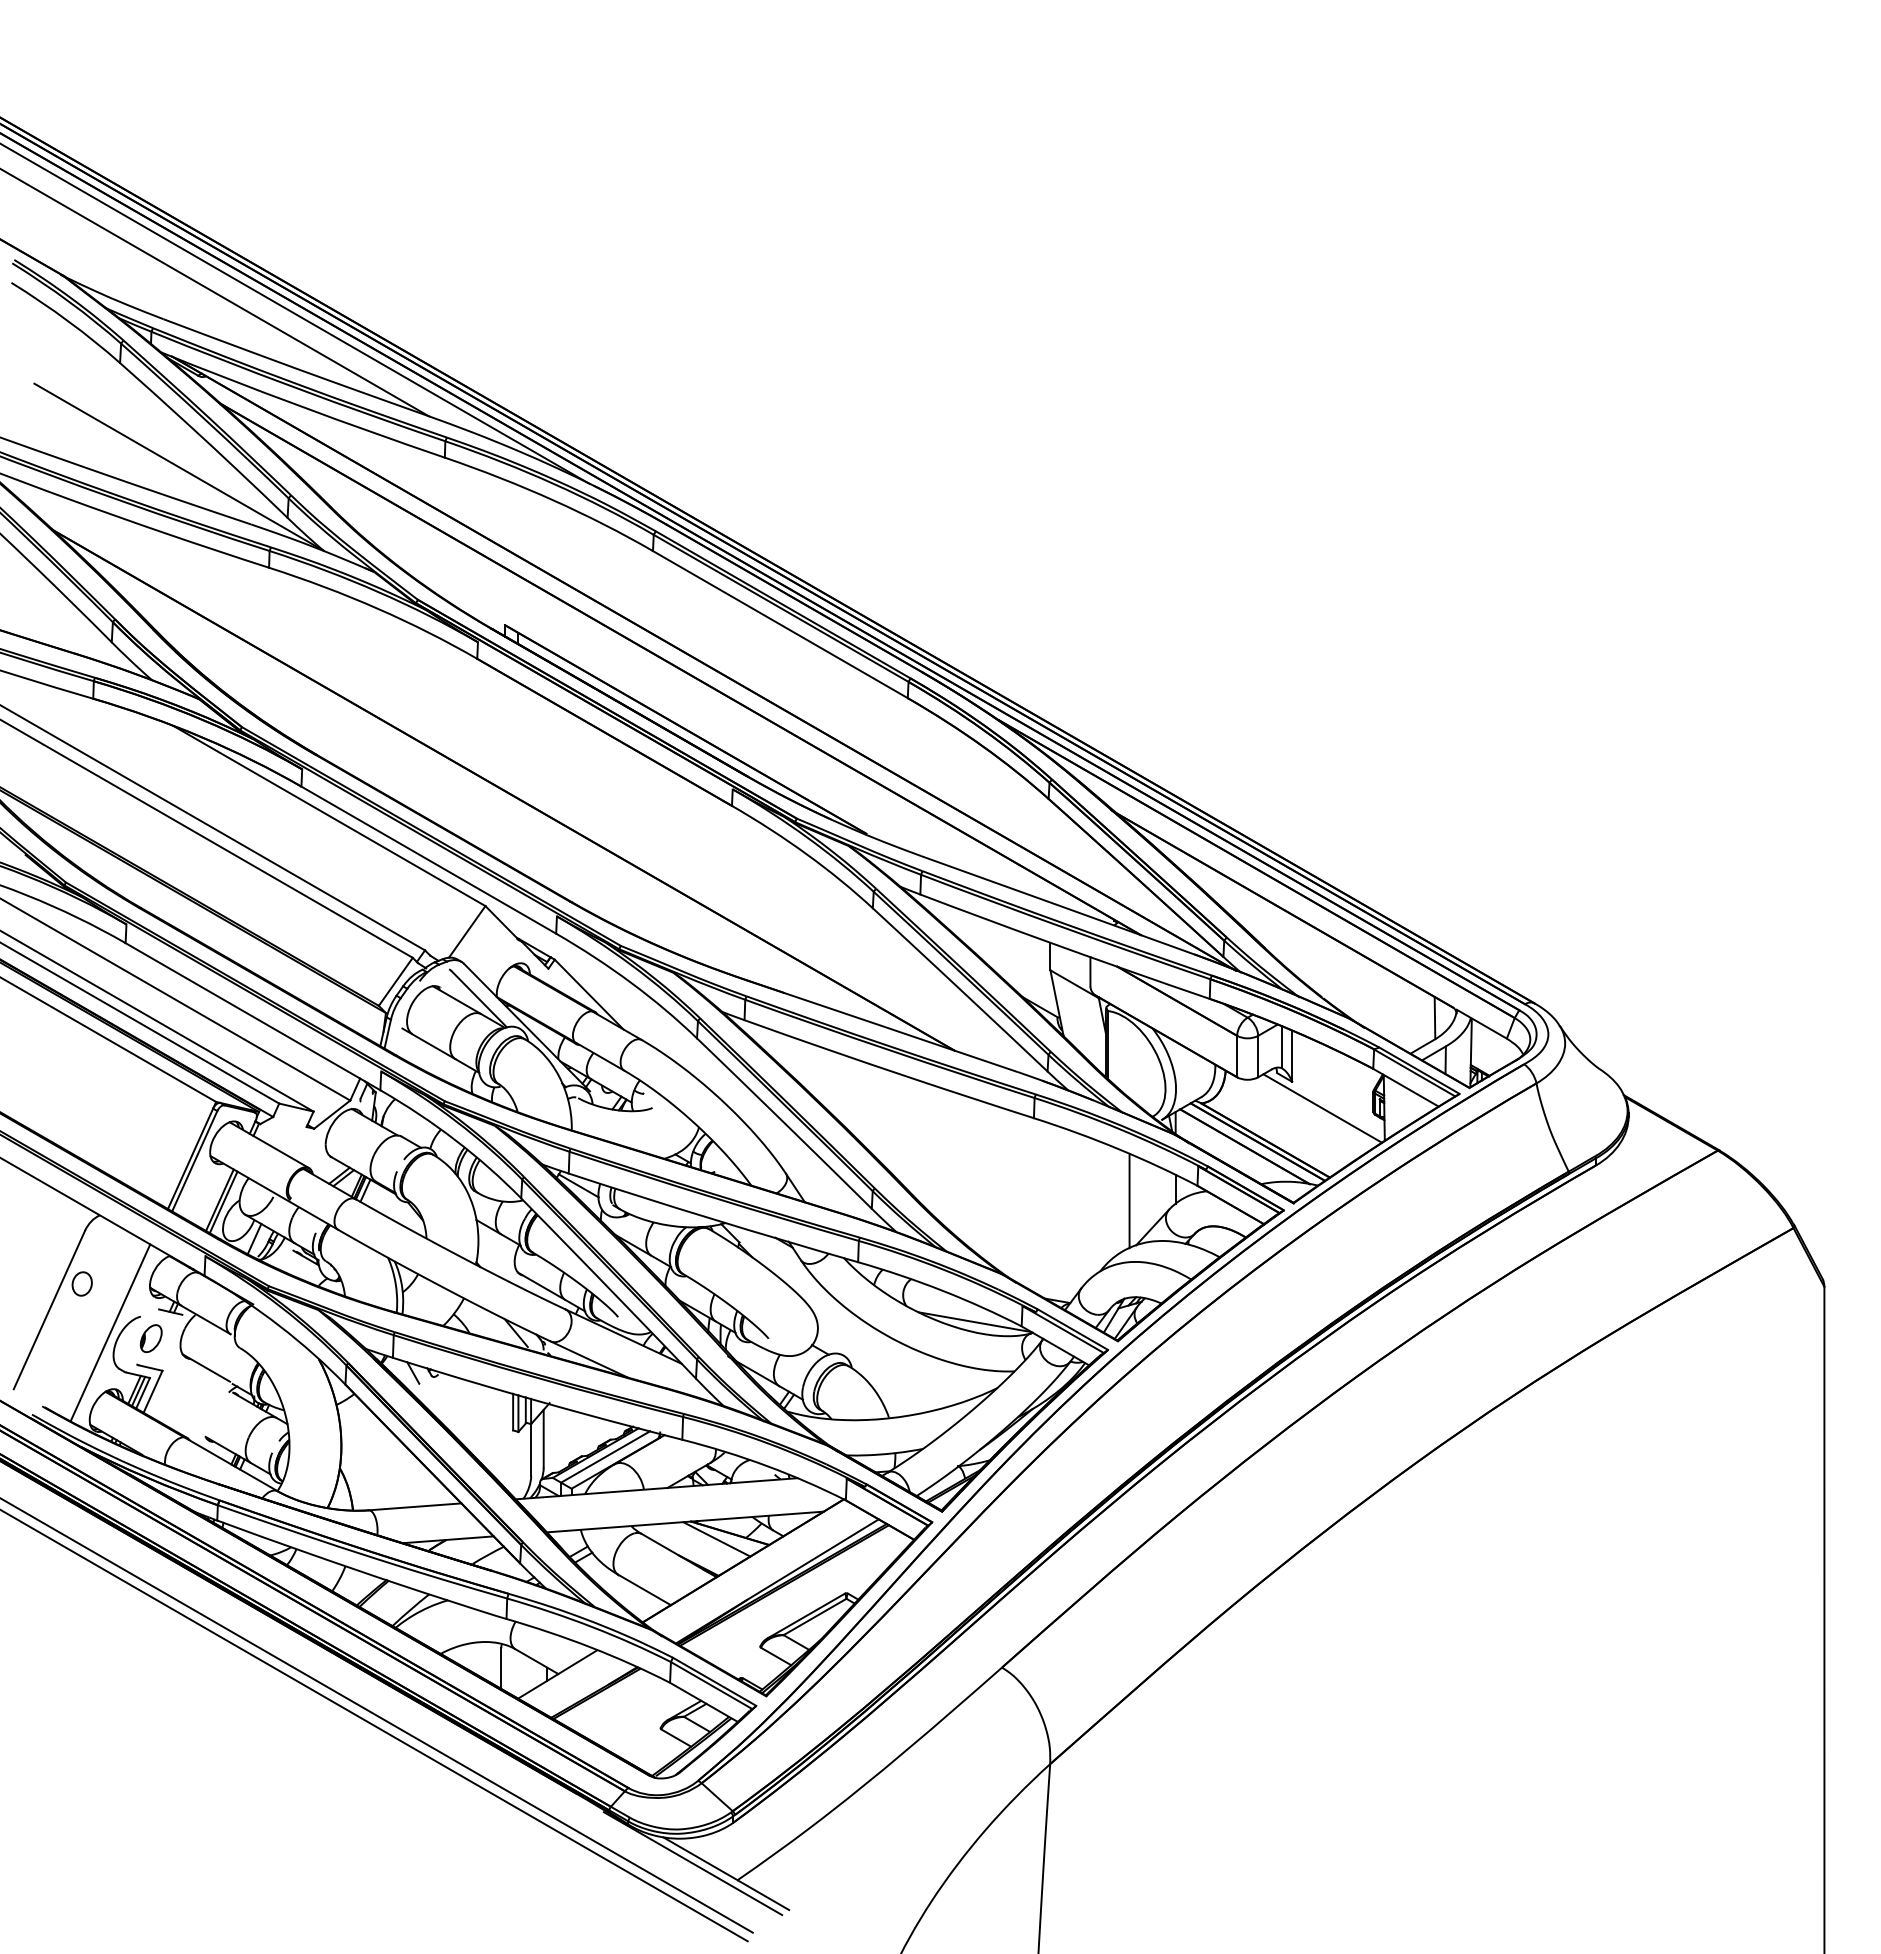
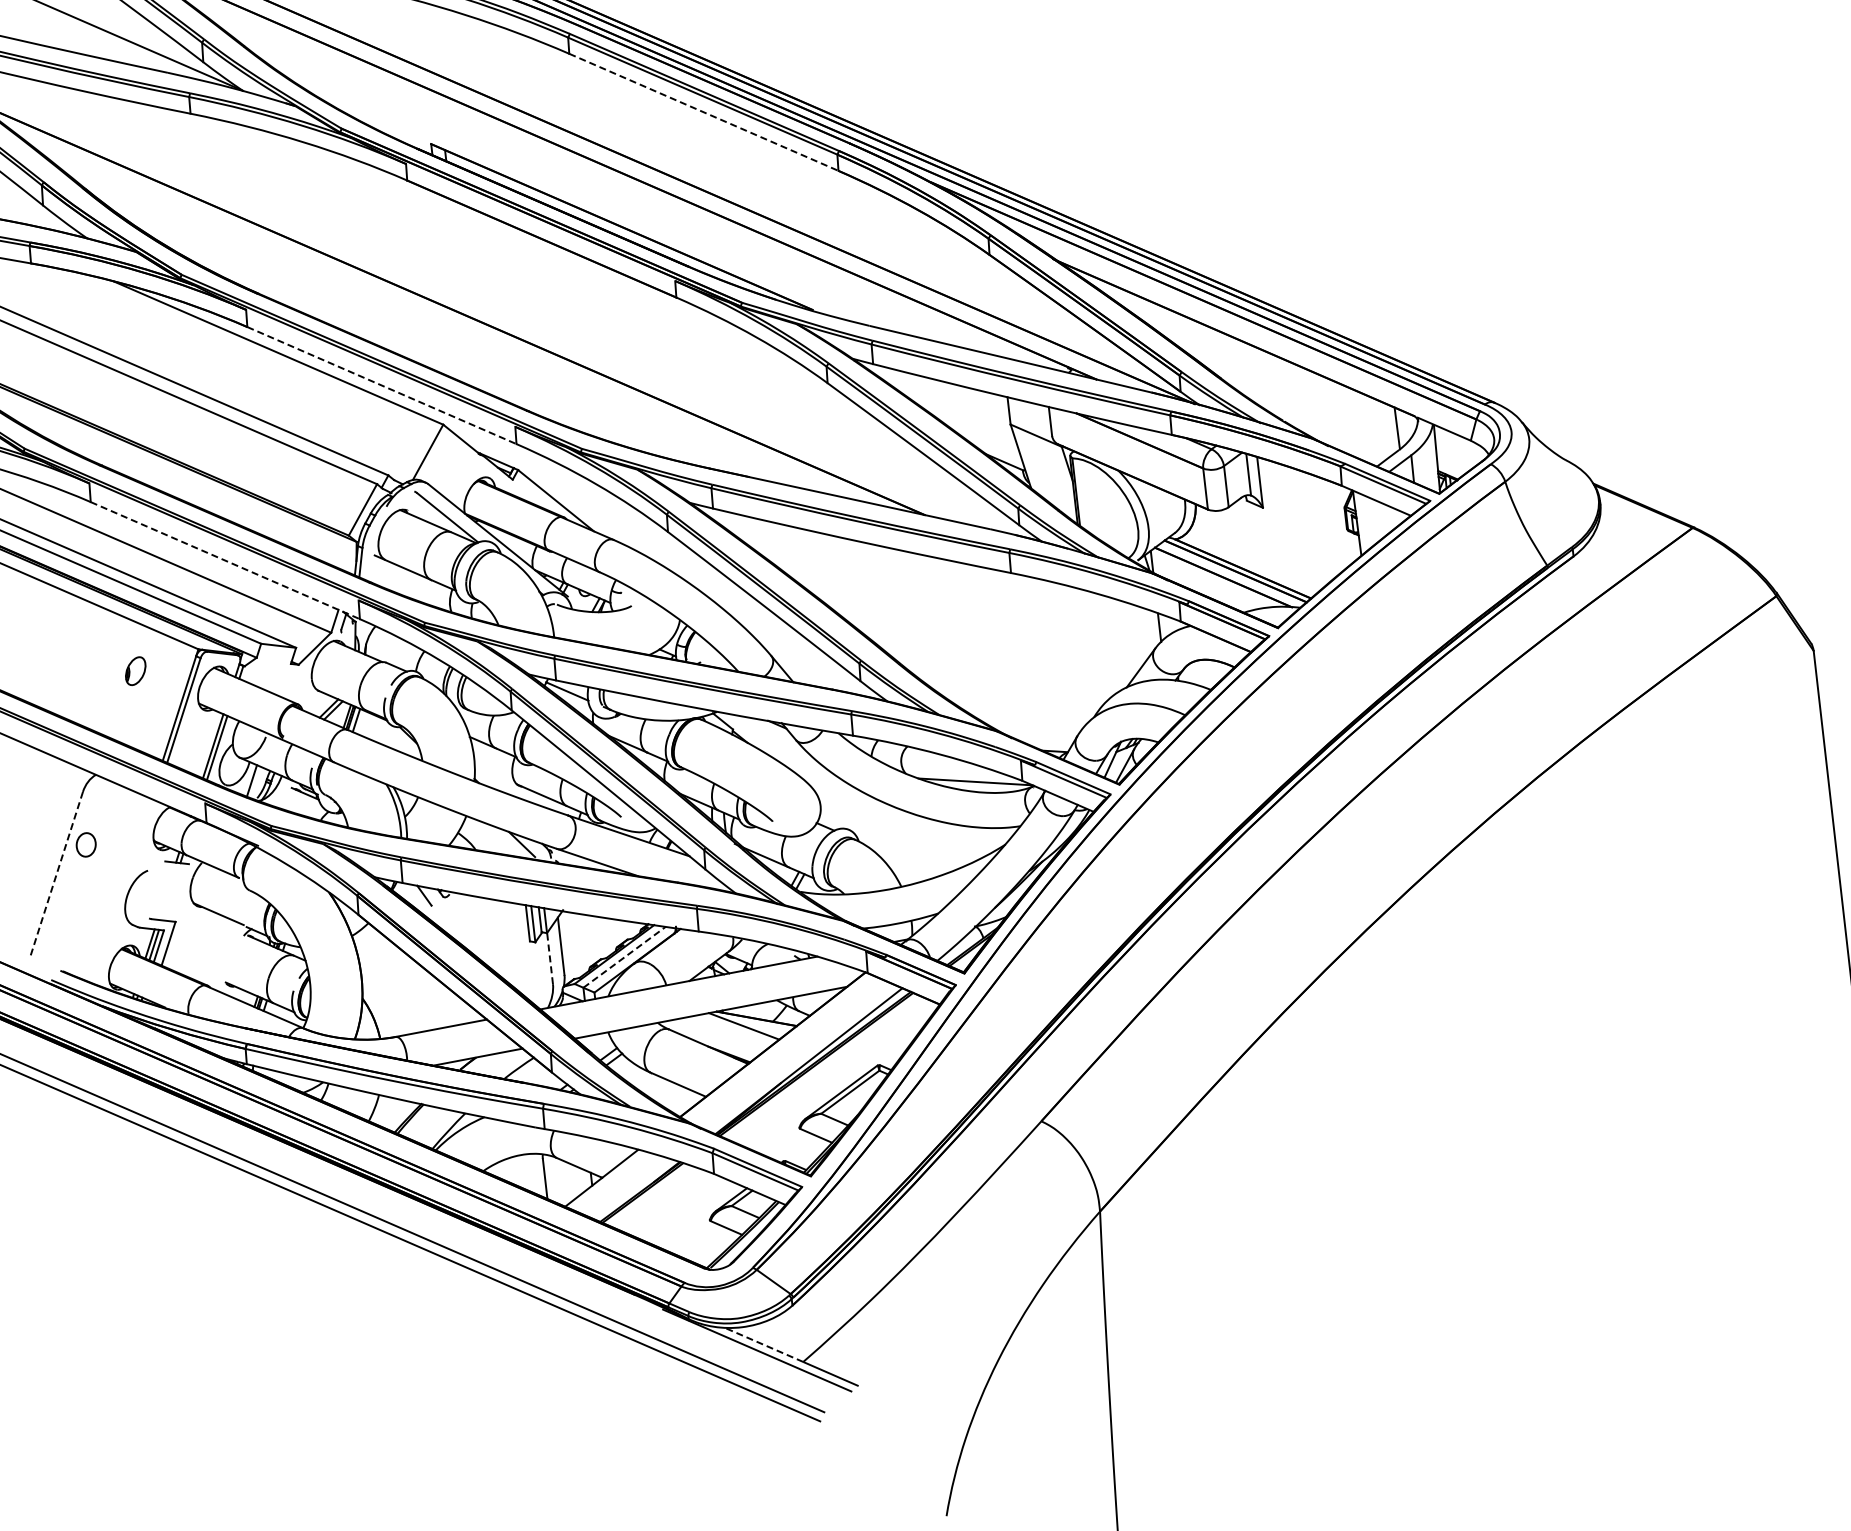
line: (780, 624) -> (703, 112), solid -> dashed
line: (429, 860) -> (382, 385), solid -> dashed
line: (253, 1016) -> (225, 560), solid -> dashed
line: (1322, 1108) -> (1295, 530), removed
line: (1129, 1201) -> (1115, 644), removed
line: (49, 1310) -> (56, 874), solid -> dashed
line: (110, 1332) -> (119, 889), removed
part: (151, 1338) -> (135, 671), moved
line: (531, 1449) -> (550, 958), solid -> dashed
line: (606, 1456) -> (625, 956), solid -> dashed
line: (700, 1858) -> (764, 1344), solid -> dashed

